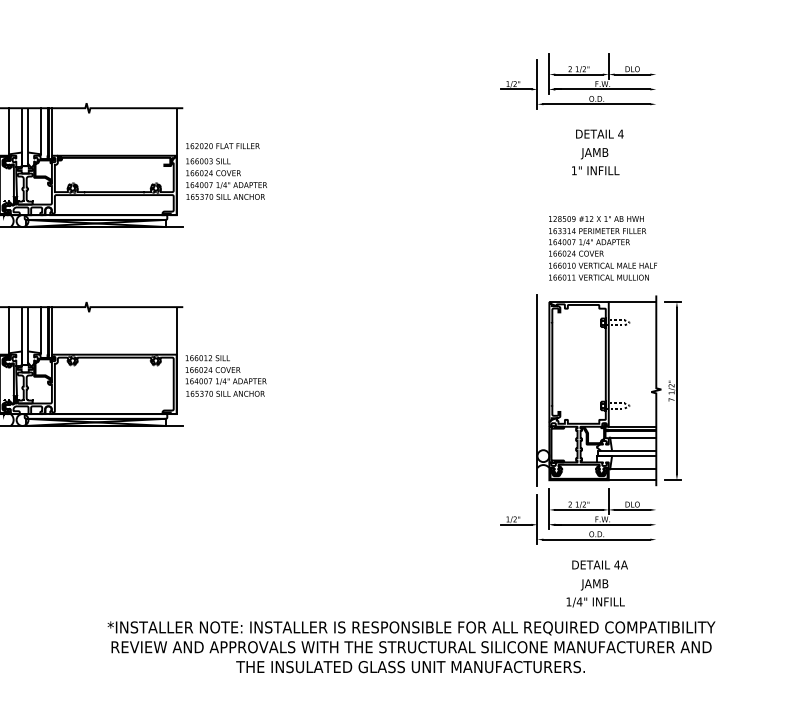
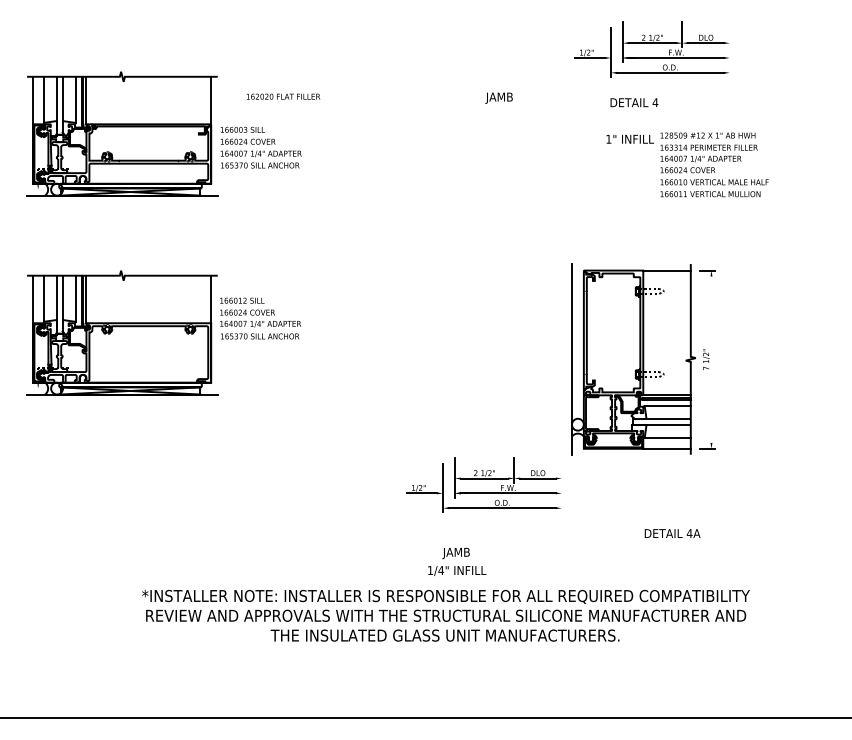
part: (577, 80) -> (651, 49), moved
text: (222, 145) -> (283, 96), moved
text: (593, 152) -> (498, 97), moved
text: (602, 247) -> (714, 164), moved
text: (225, 375) -> (260, 318), moved
line: (676, 390) -> (711, 359), removed
part: (577, 515) -> (483, 484), moved
text: (599, 564) -> (672, 533), moved
text: (595, 592) -> (457, 561), moved

